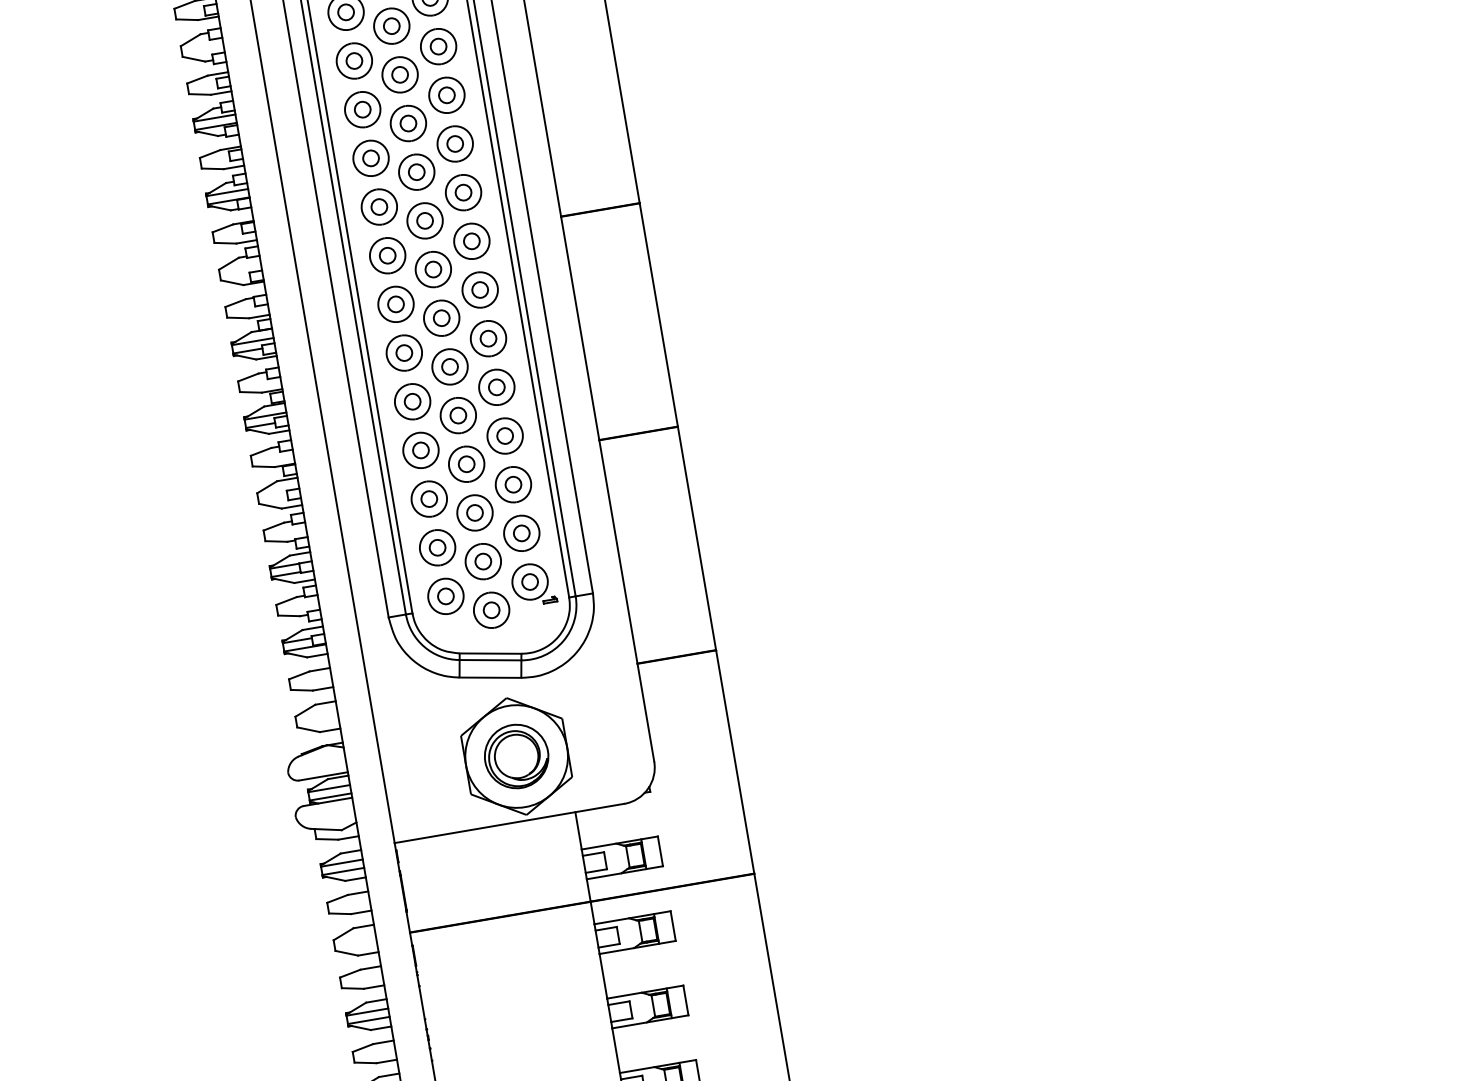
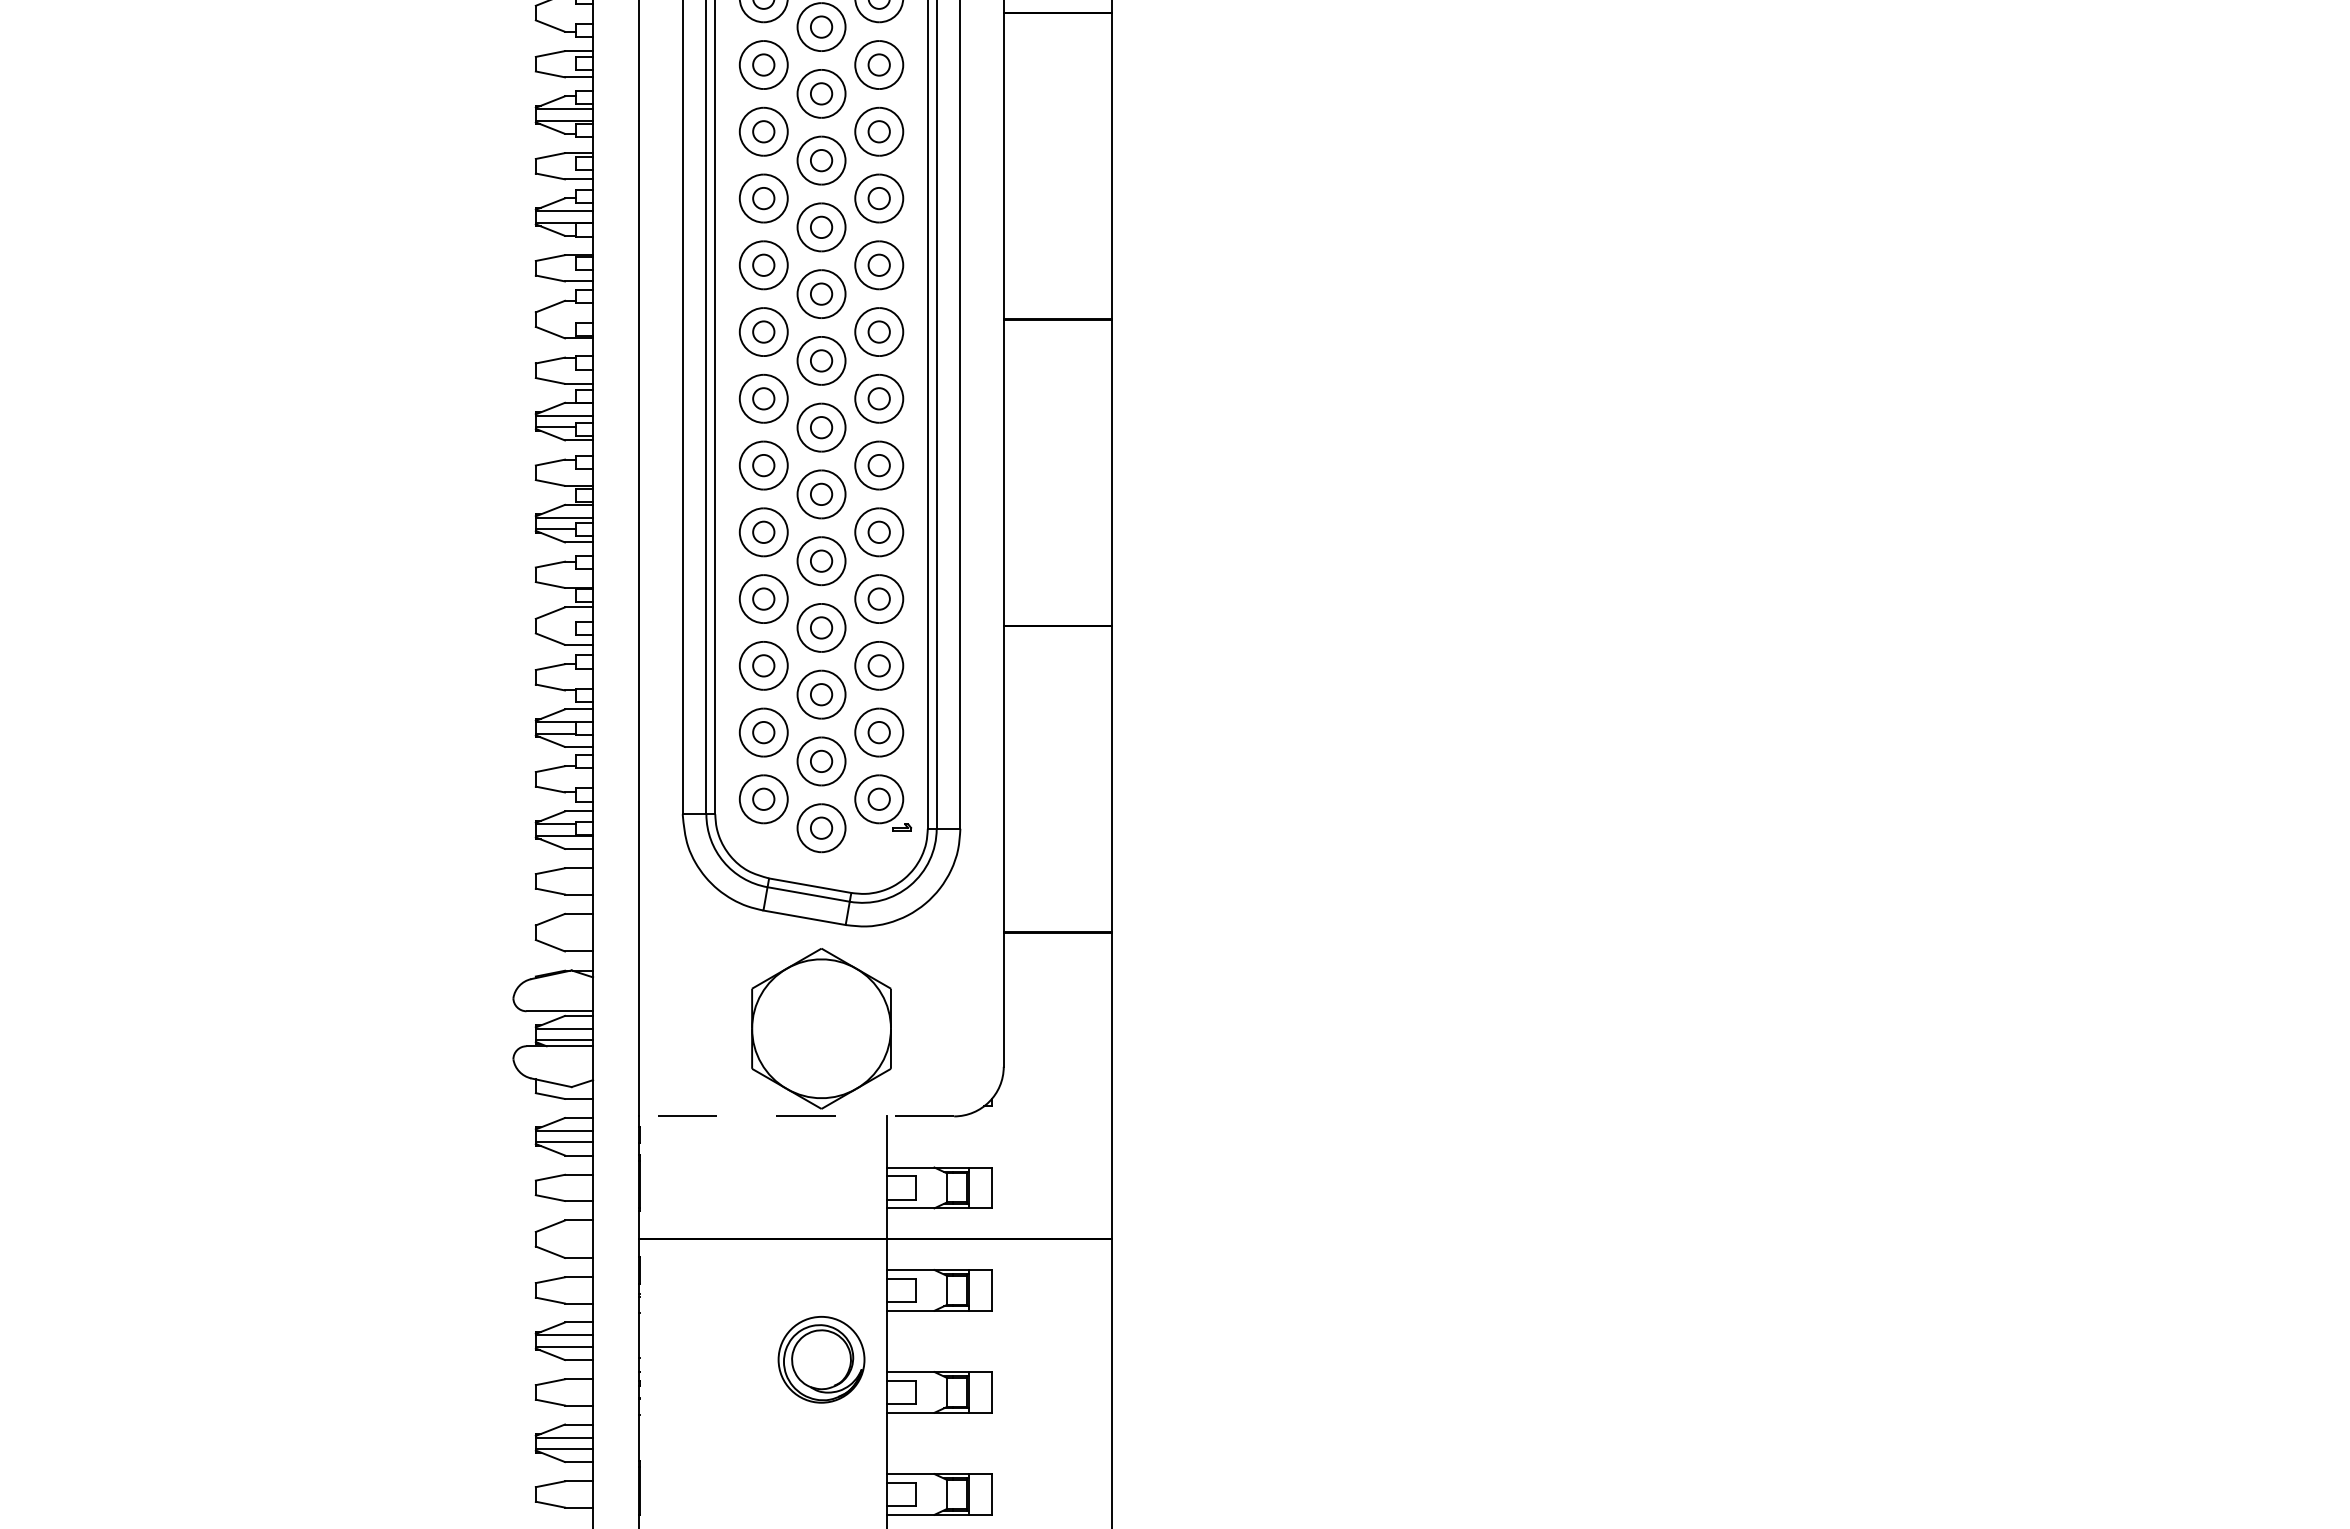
part: (516, 756) -> (821, 1359), moved
line: (509, 823) -> (796, 1116), solid -> dashed

